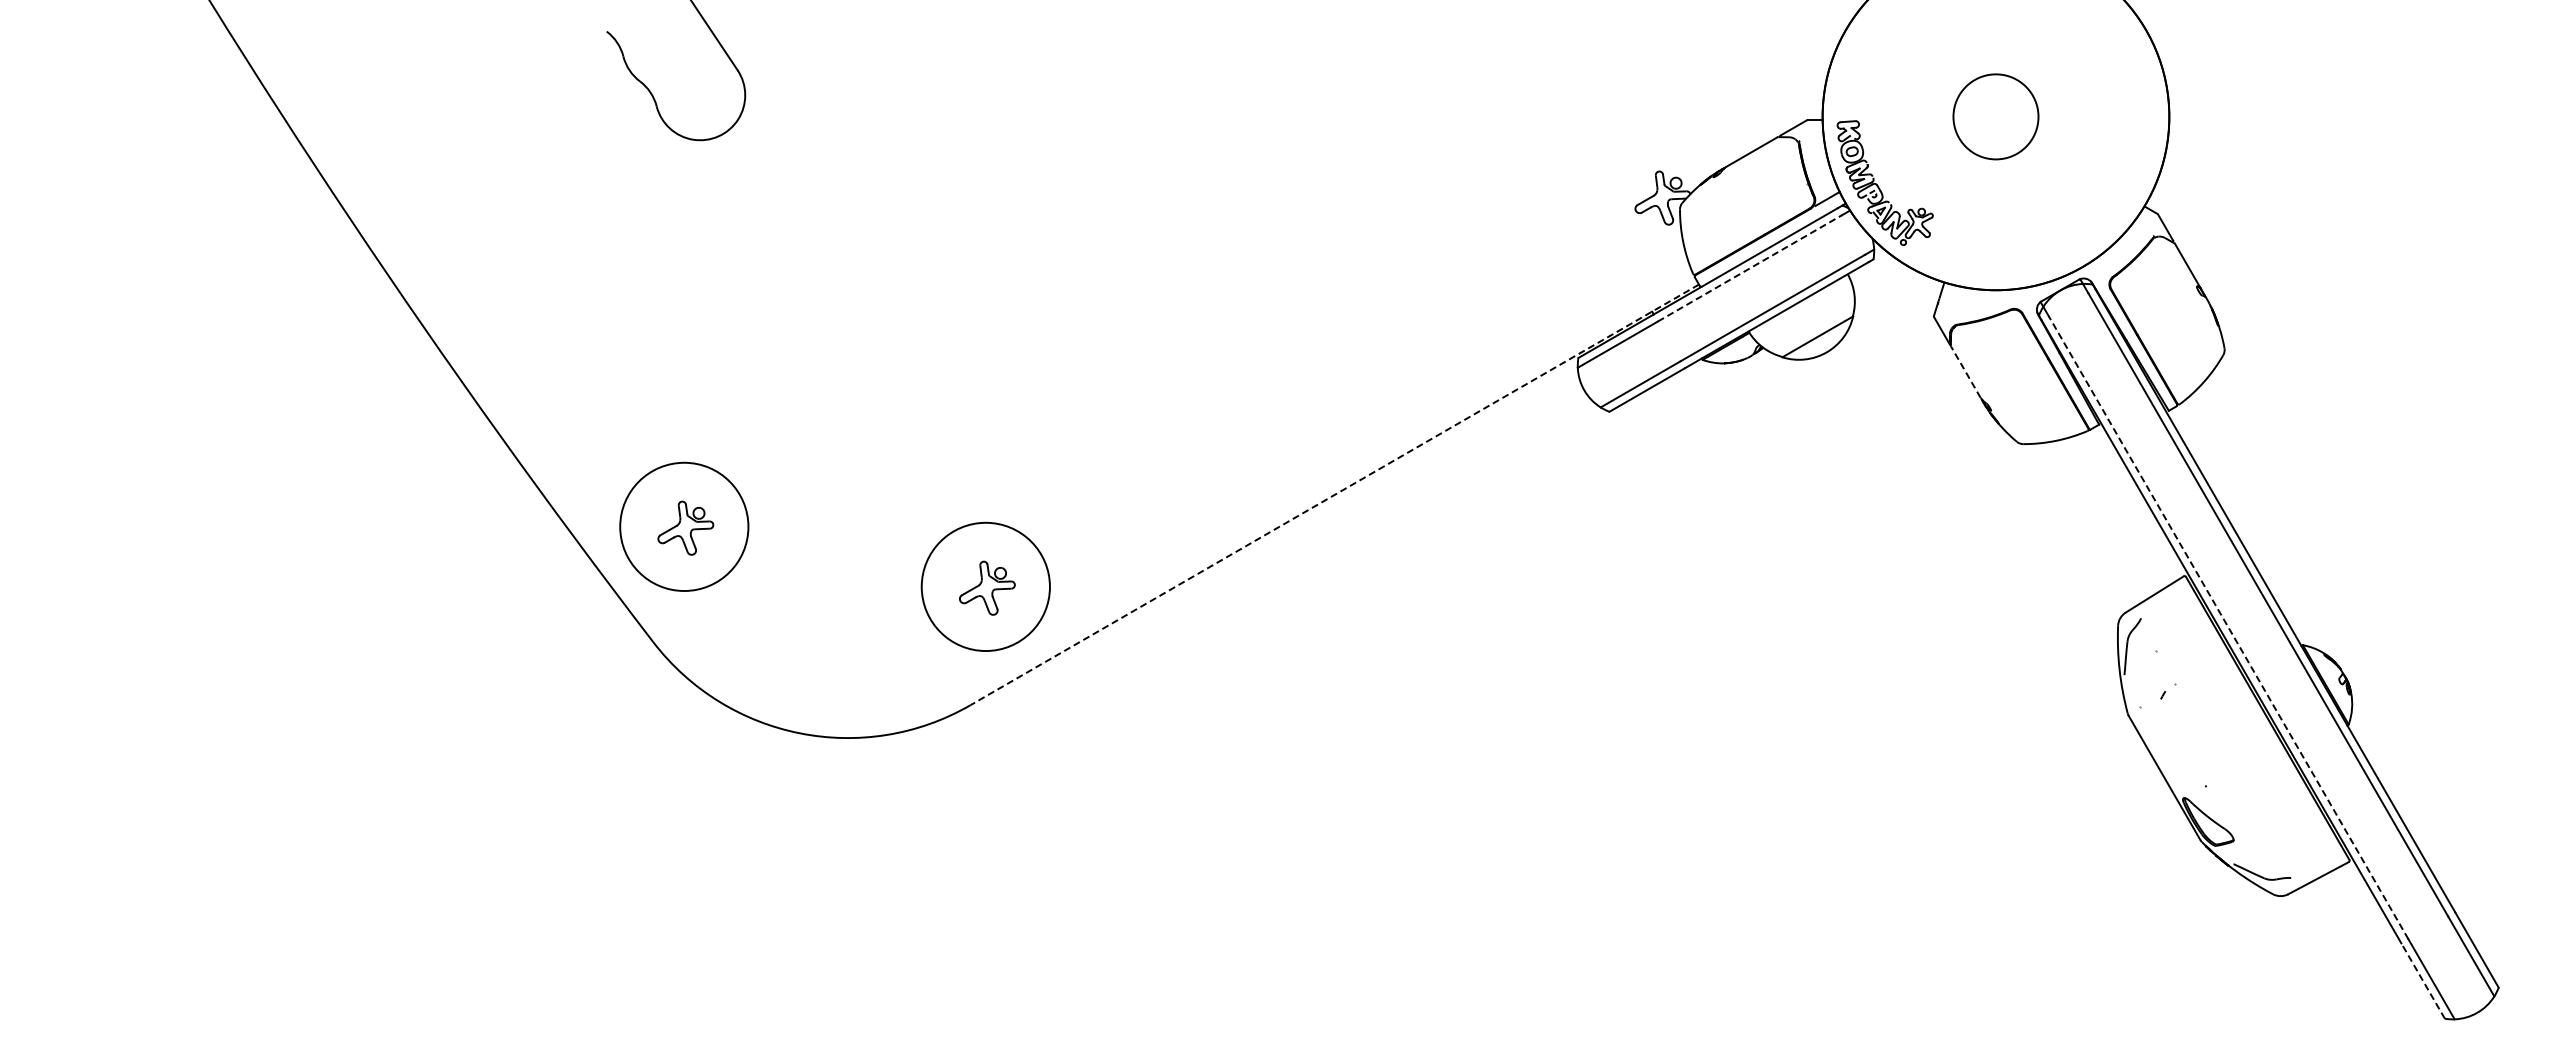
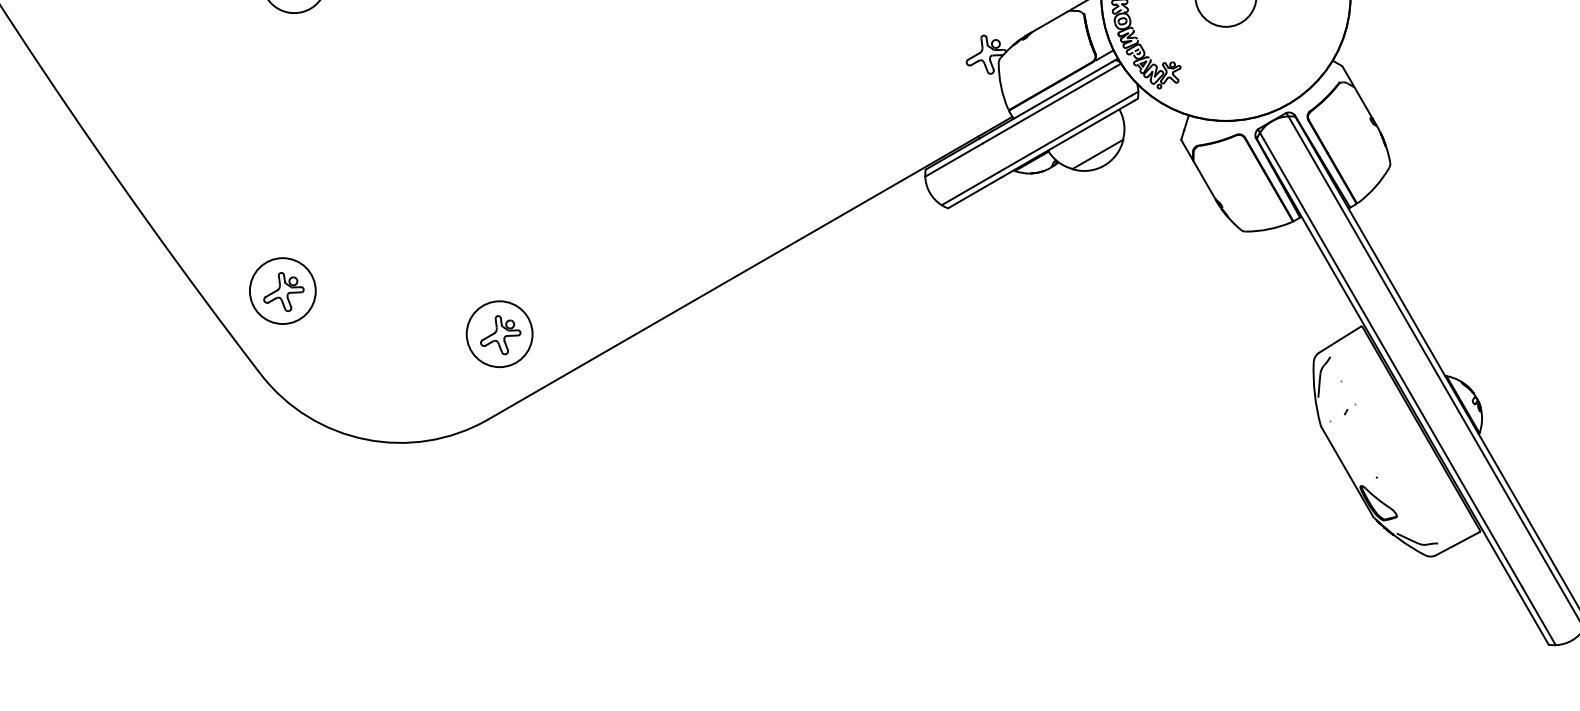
line: (1750, 268) -> (1049, 105), dashed -> solid
line: (1965, 371) -> (1204, 179), dashed -> solid
line: (1334, 494) -> (750, 267), dashed -> solid
circle: (684, 526) -> (282, 290), size x0.71
circle: (985, 586) -> (499, 333), size x0.71
line: (2228, 627) -> (1393, 363), dashed -> solid
line: (2423, 981) -> (1533, 617), dashed -> solid

